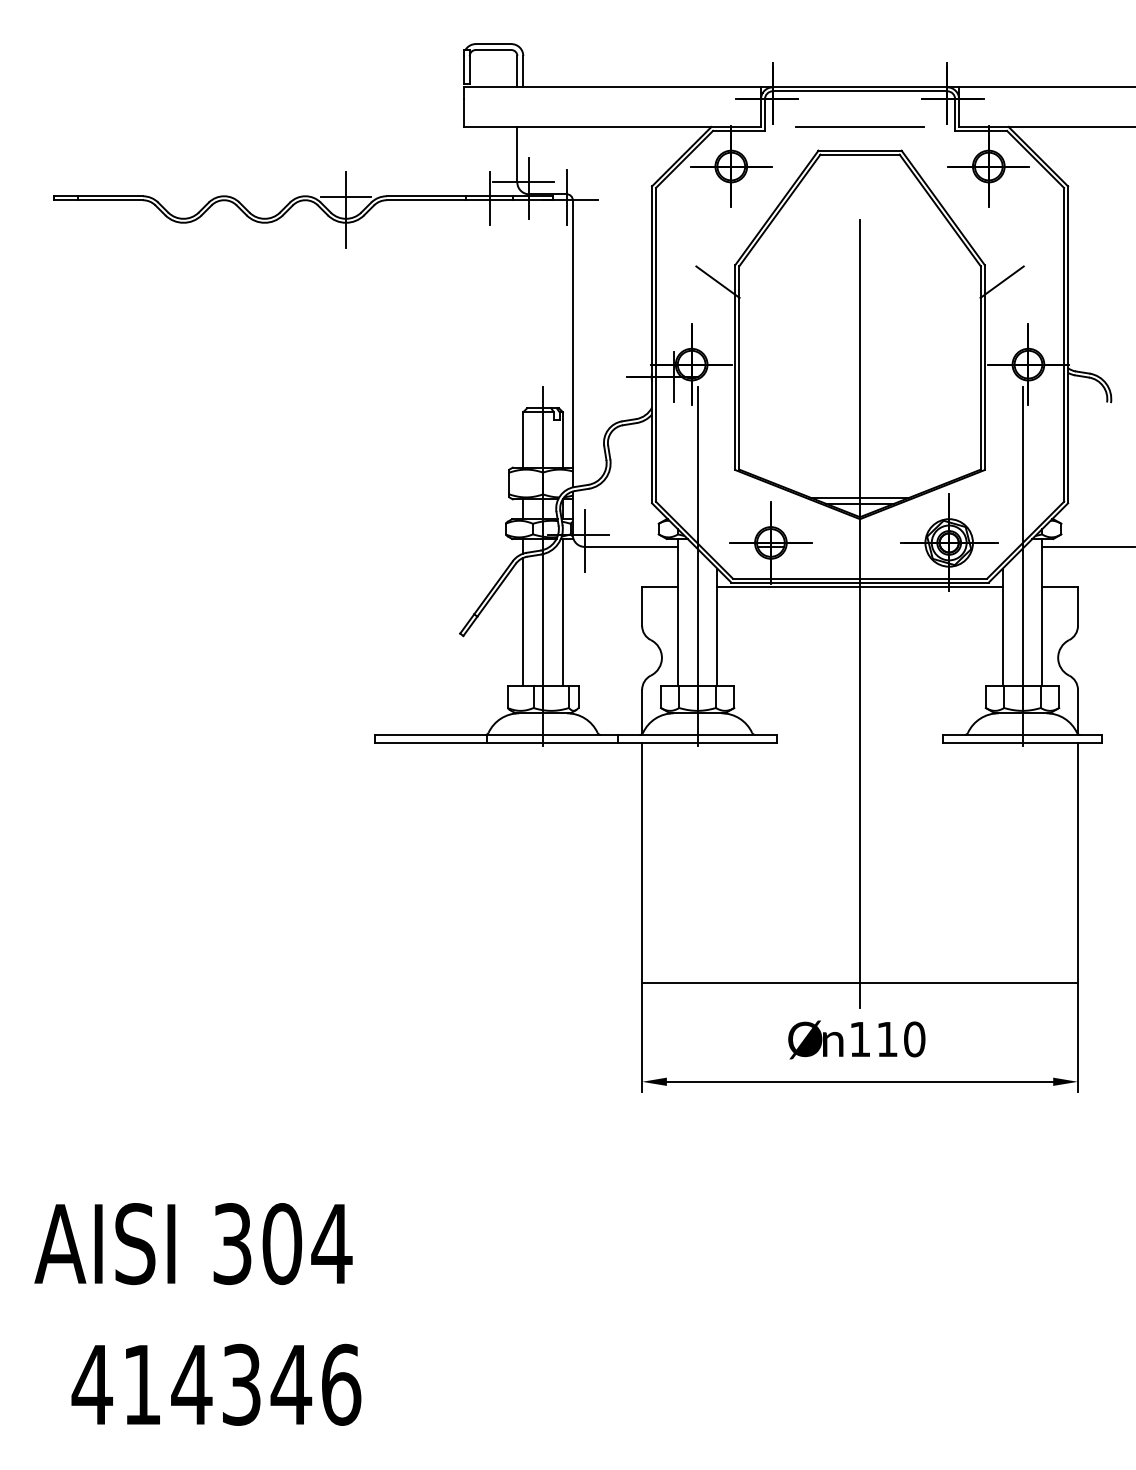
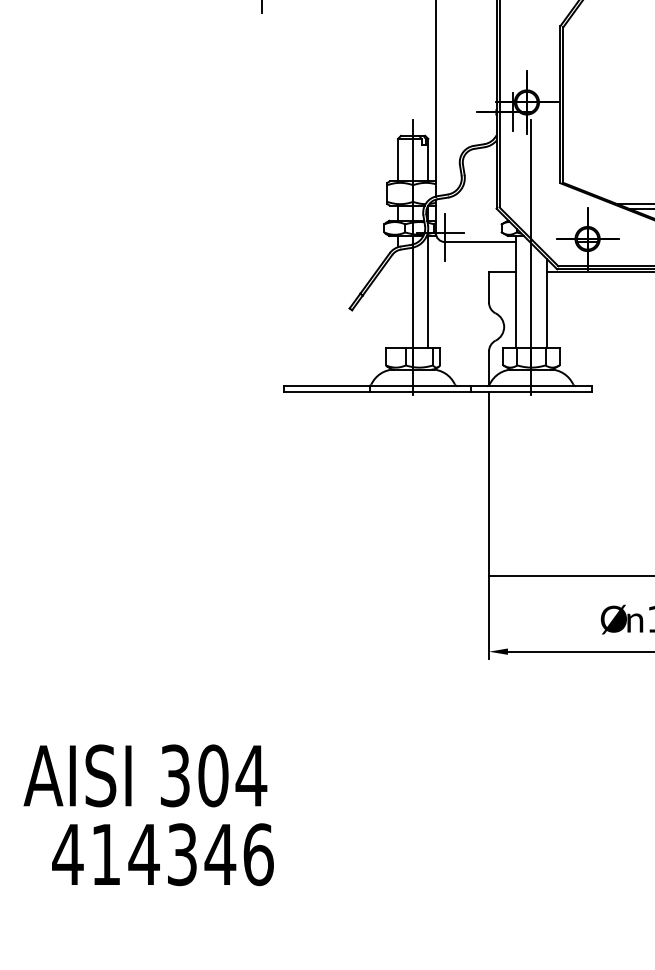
line: (717, 281) -> (546, 38), removed
line: (523, 621) -> (398, 299), removed
text: (216, 1384) -> (163, 854), moved

